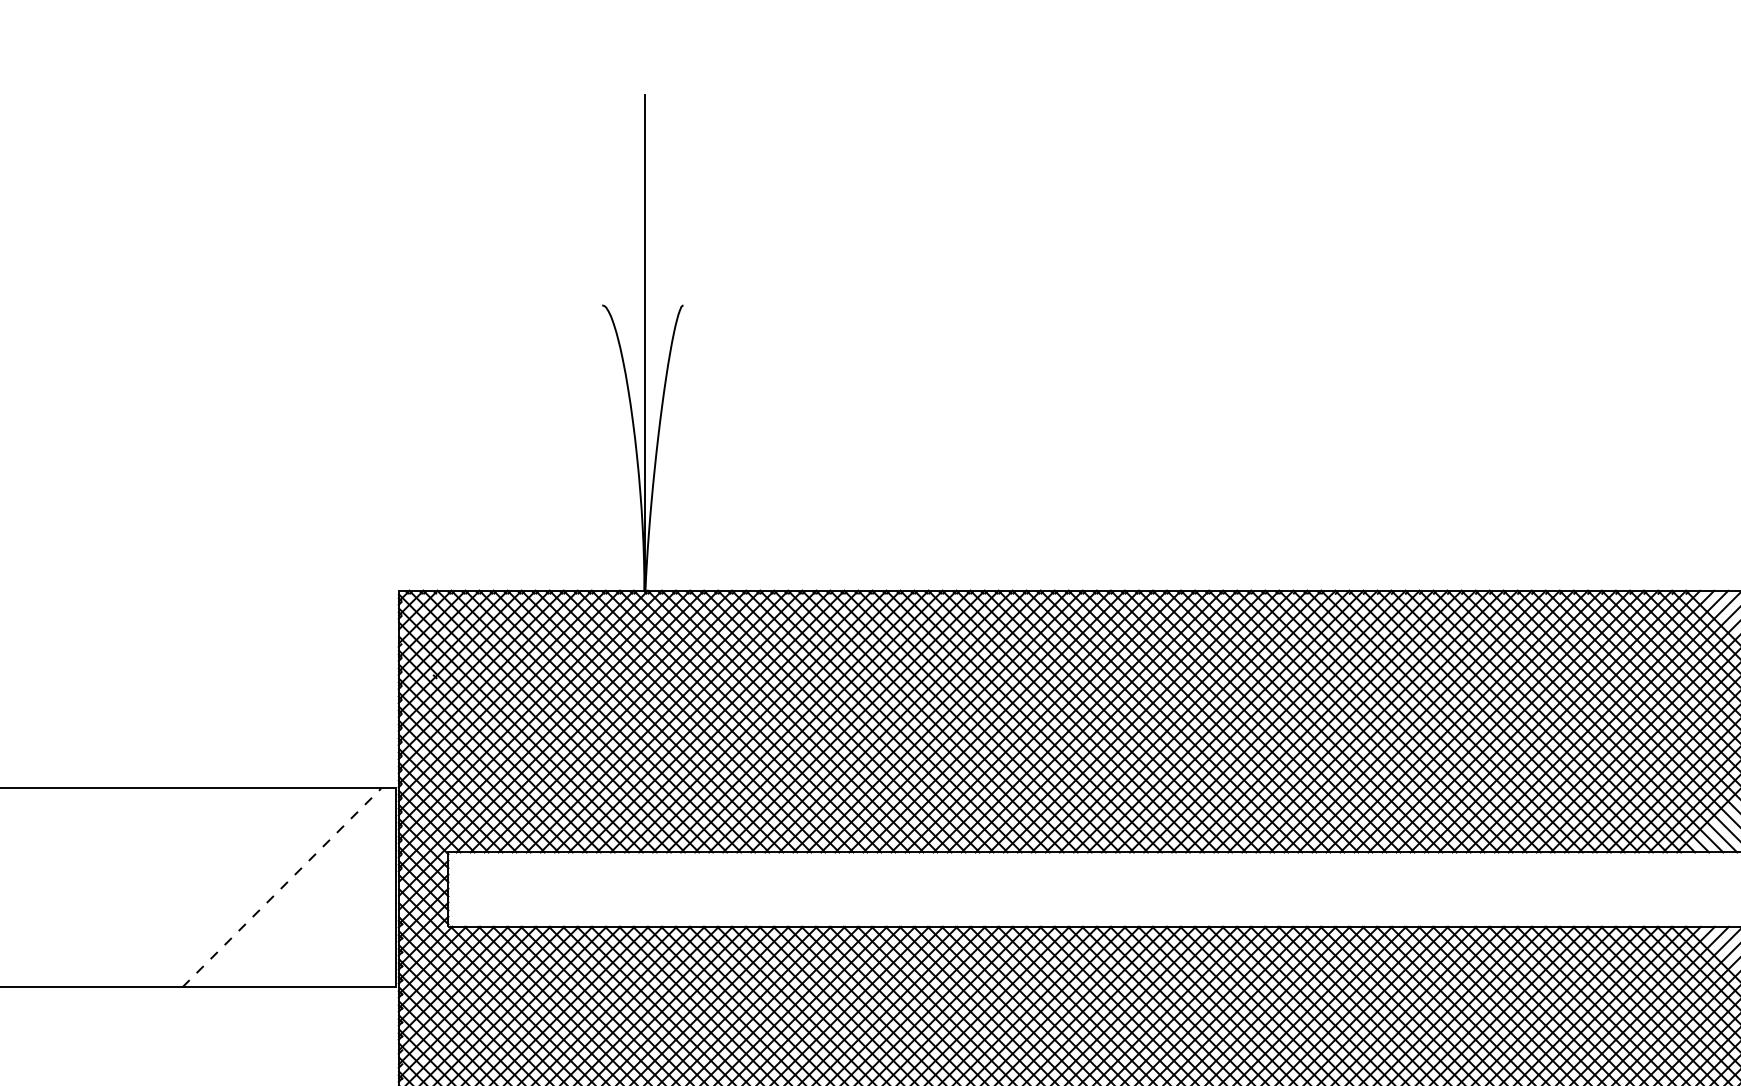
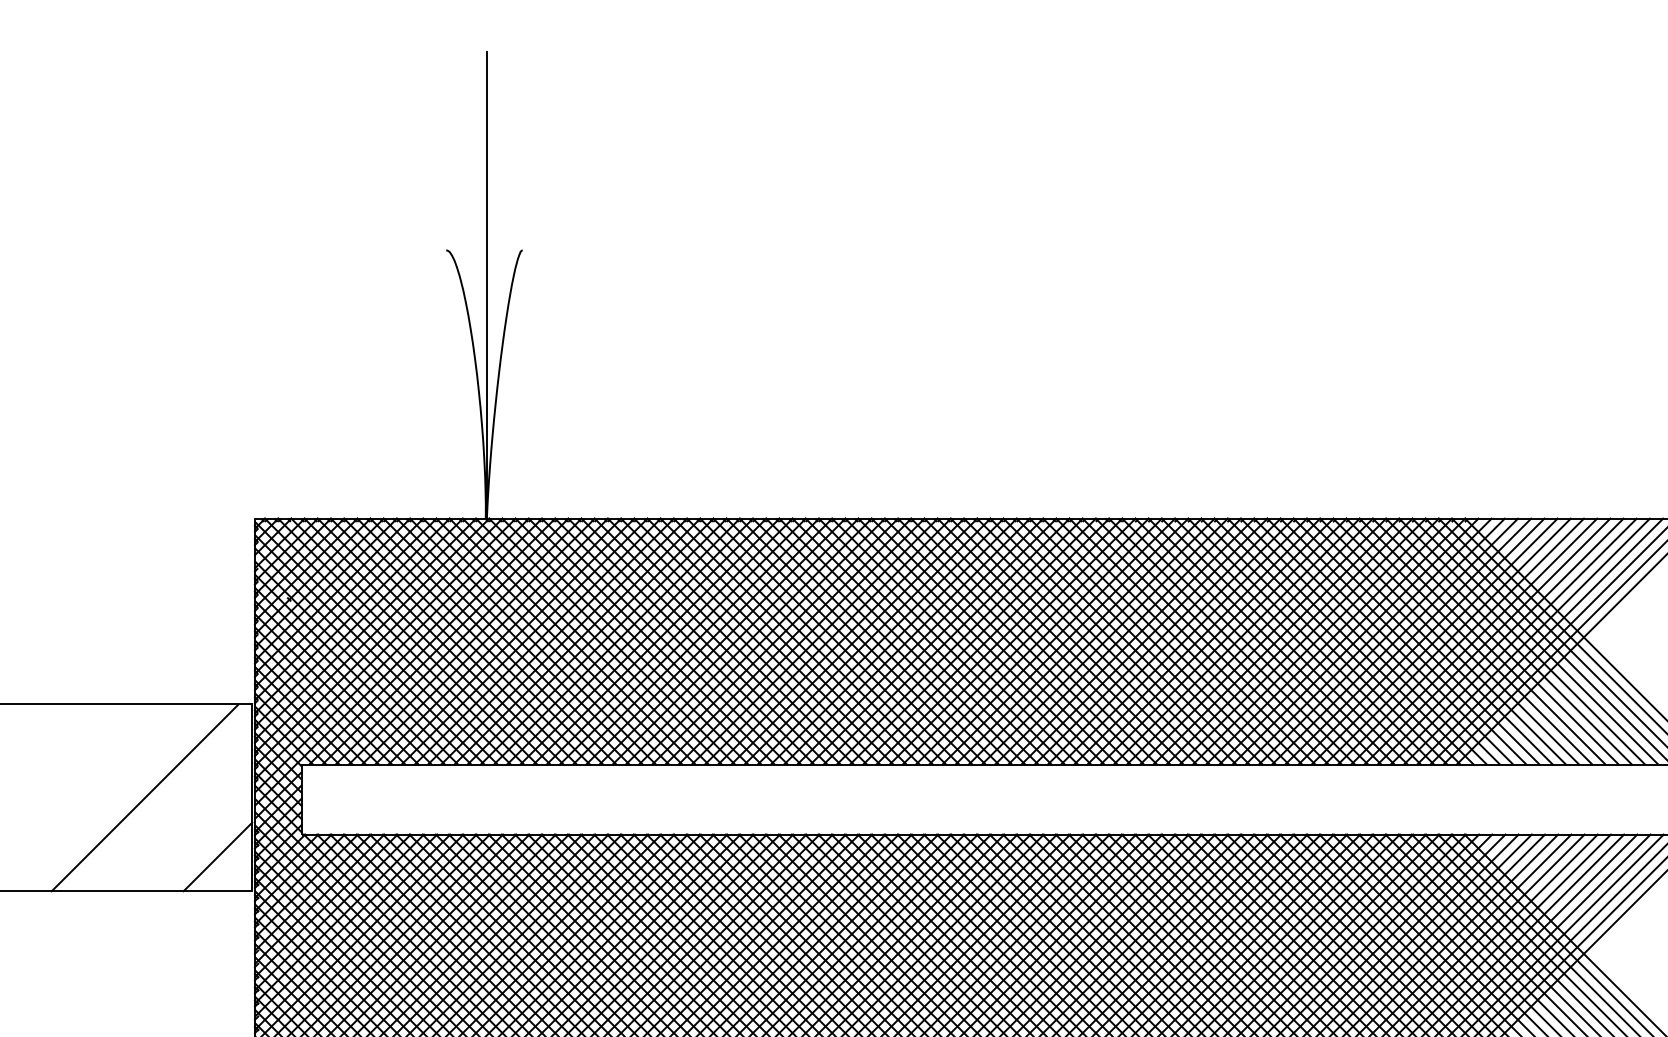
line: (282, 888) -> (145, 798), dashed -> solid
line: (358, 950) -> (217, 856), added

